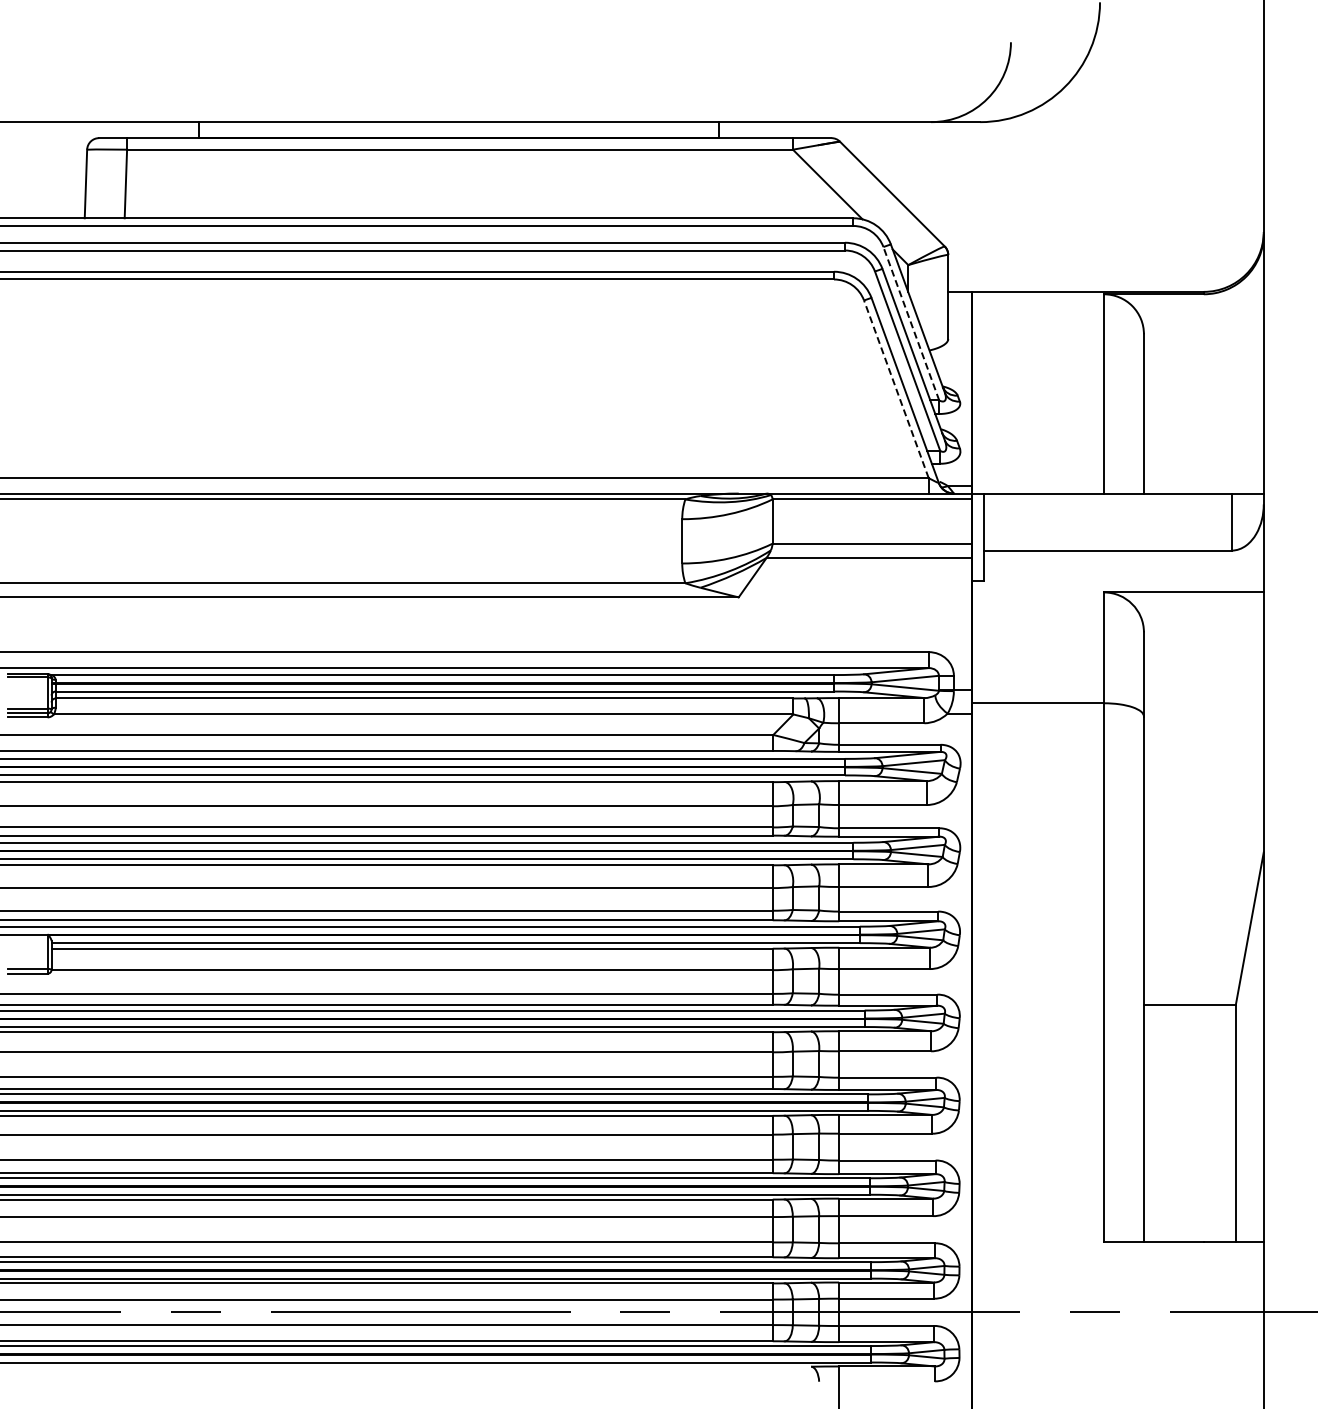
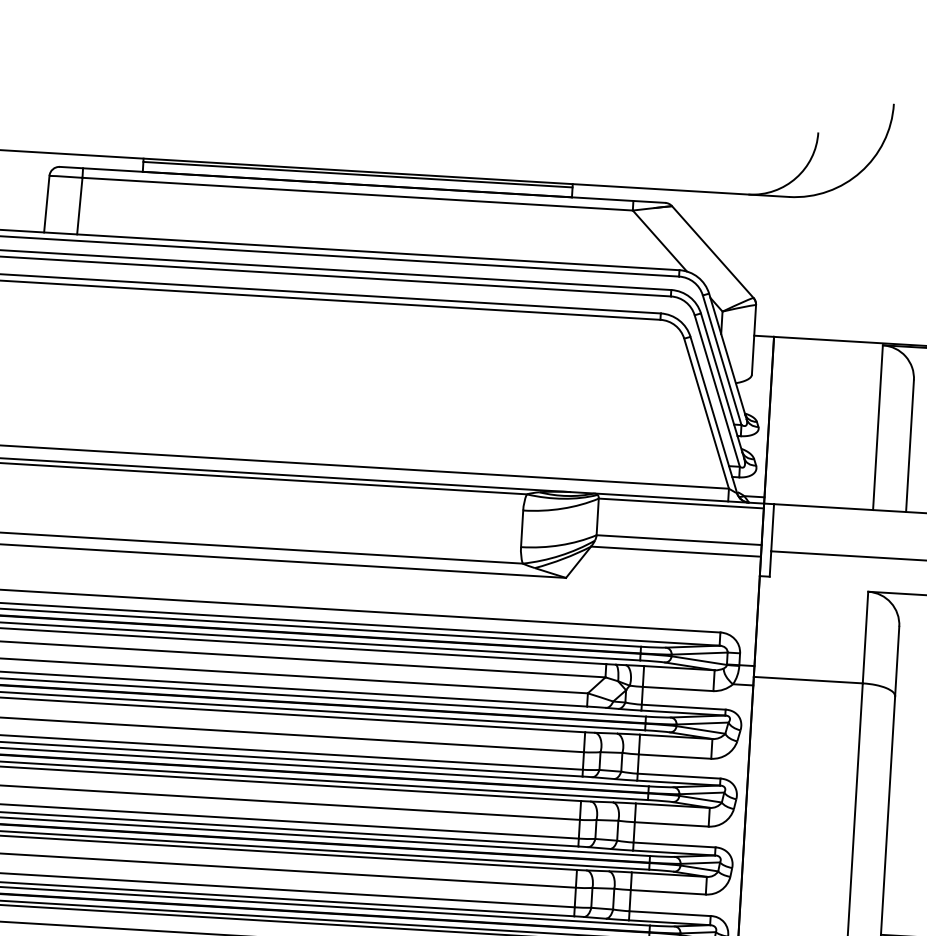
line: (458, 126) -> (357, 174), added
line: (911, 323) -> (722, 360), dashed -> solid
line: (896, 389) -> (706, 413), dashed -> solid

